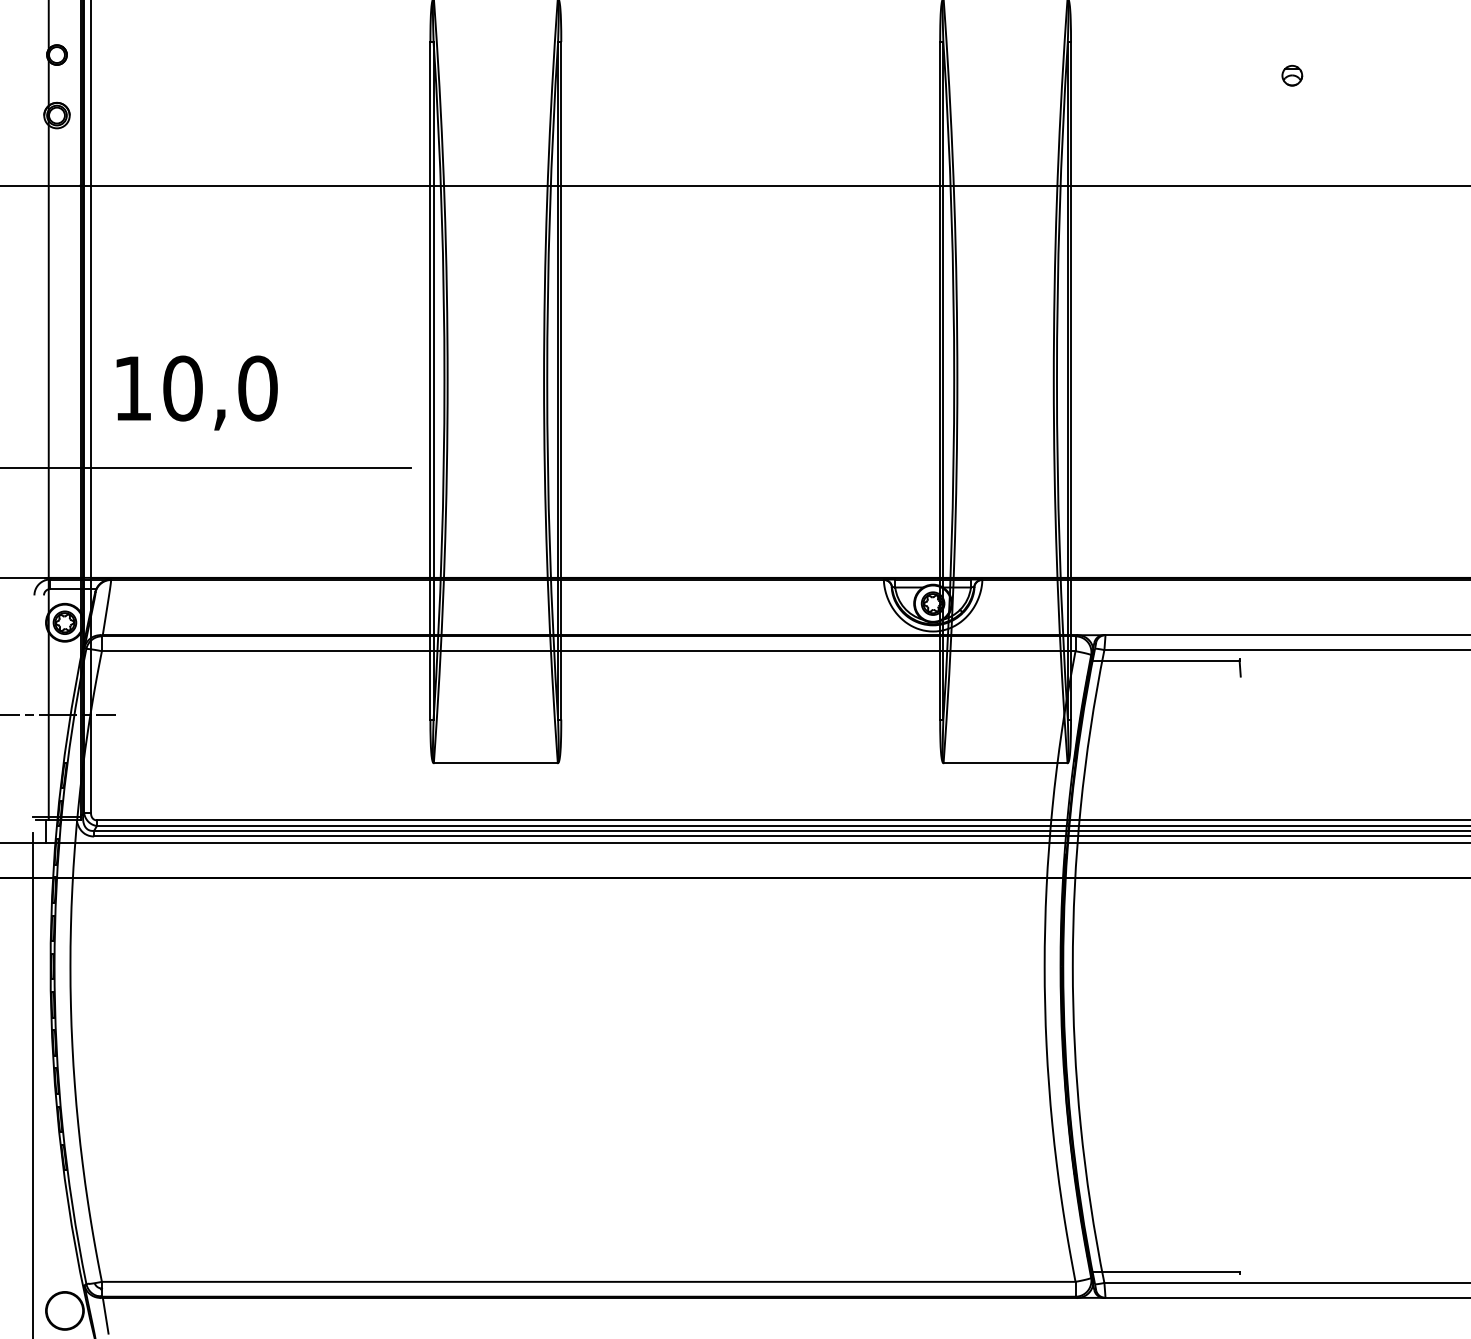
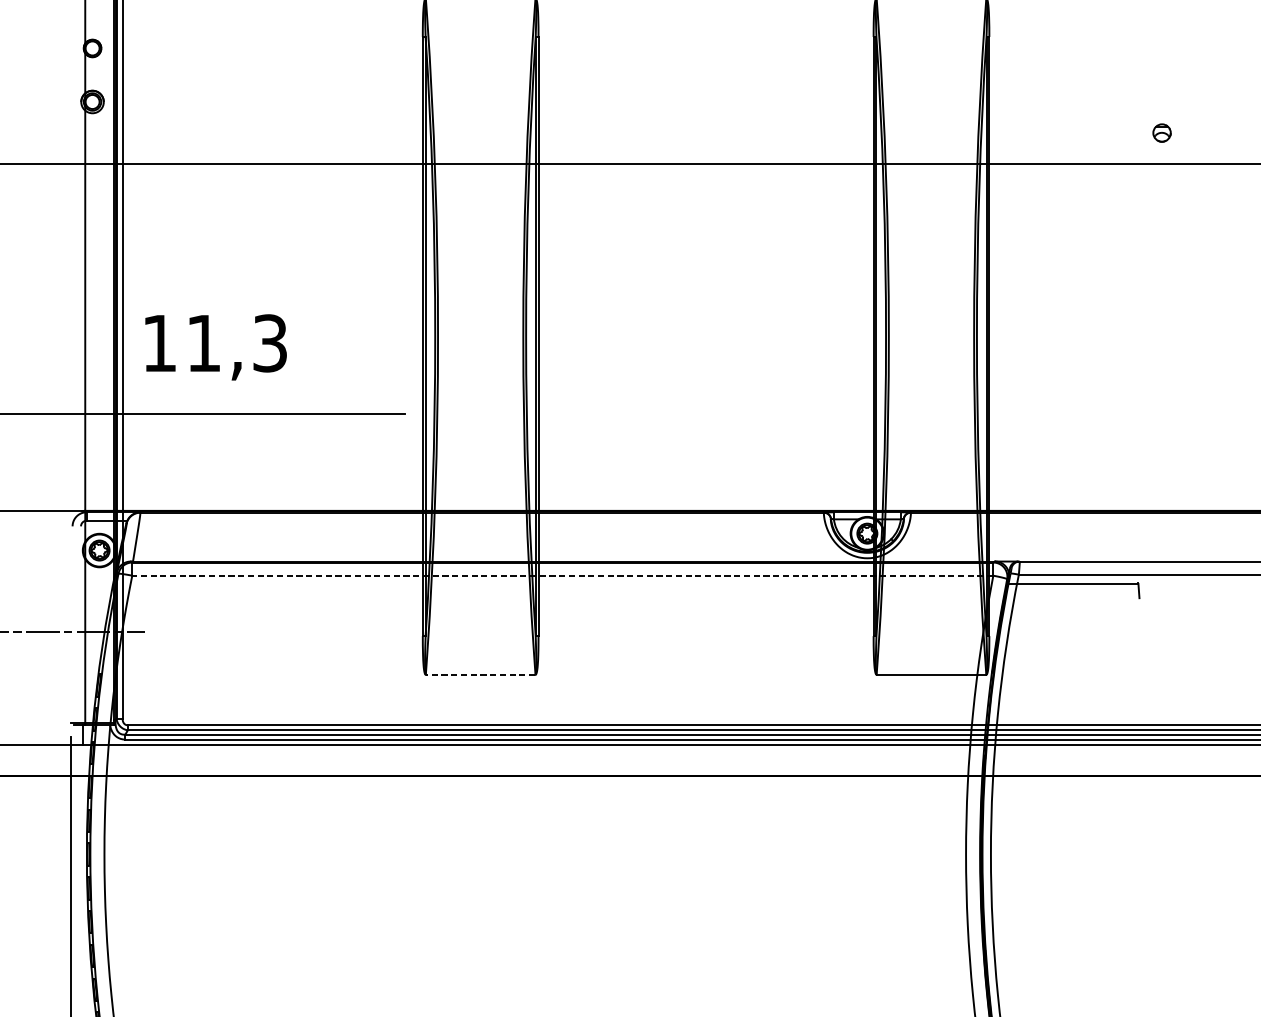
part: (1292, 75) -> (1162, 132), moved
text: (220, 388) -> (237, 343), 10,0 -> 11,3
line: (588, 651) -> (562, 575), solid -> dashed
line: (495, 763) -> (480, 675), solid -> dashed

